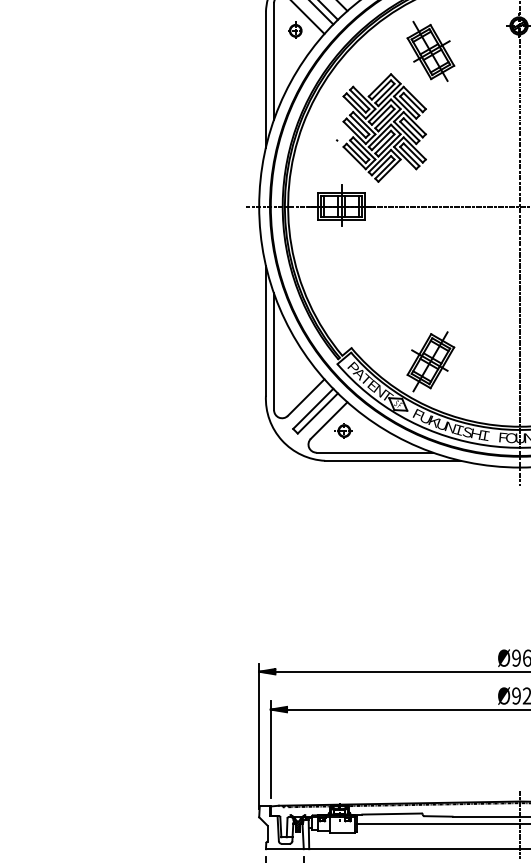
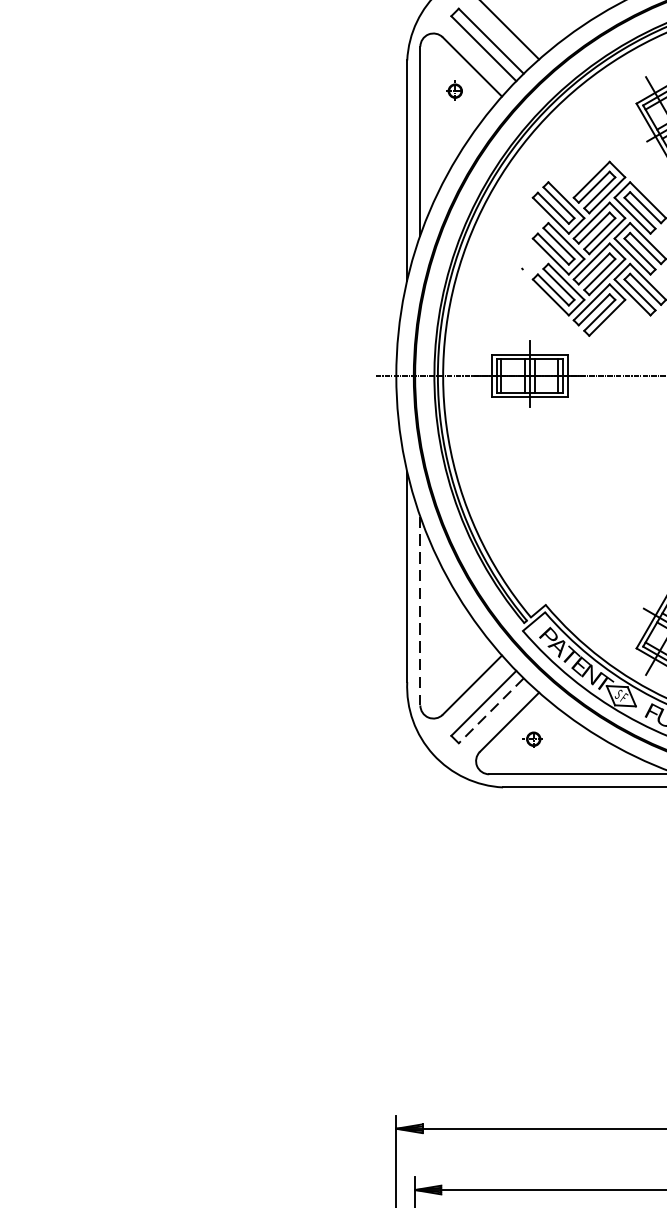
part: (295, 29) -> (455, 89), size x0.7
line: (274, 352) -> (421, 612), solid -> dashed
line: (317, 413) -> (490, 710), solid -> dashed
part: (343, 430) -> (532, 738), size x0.7

